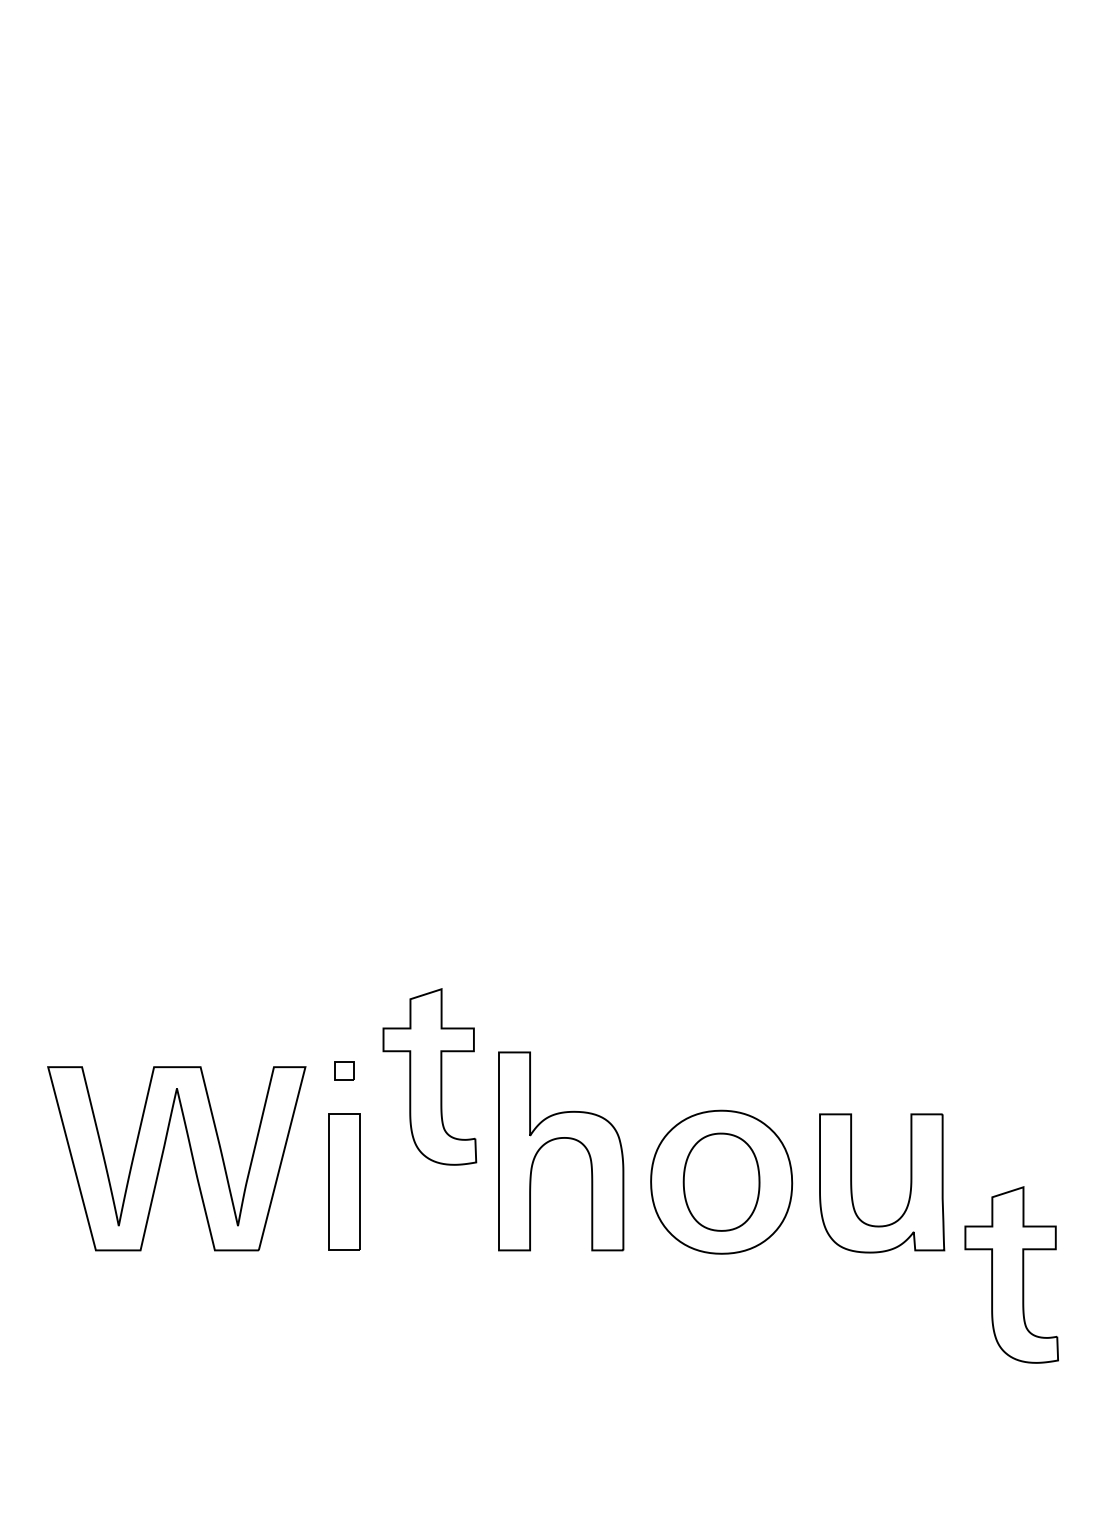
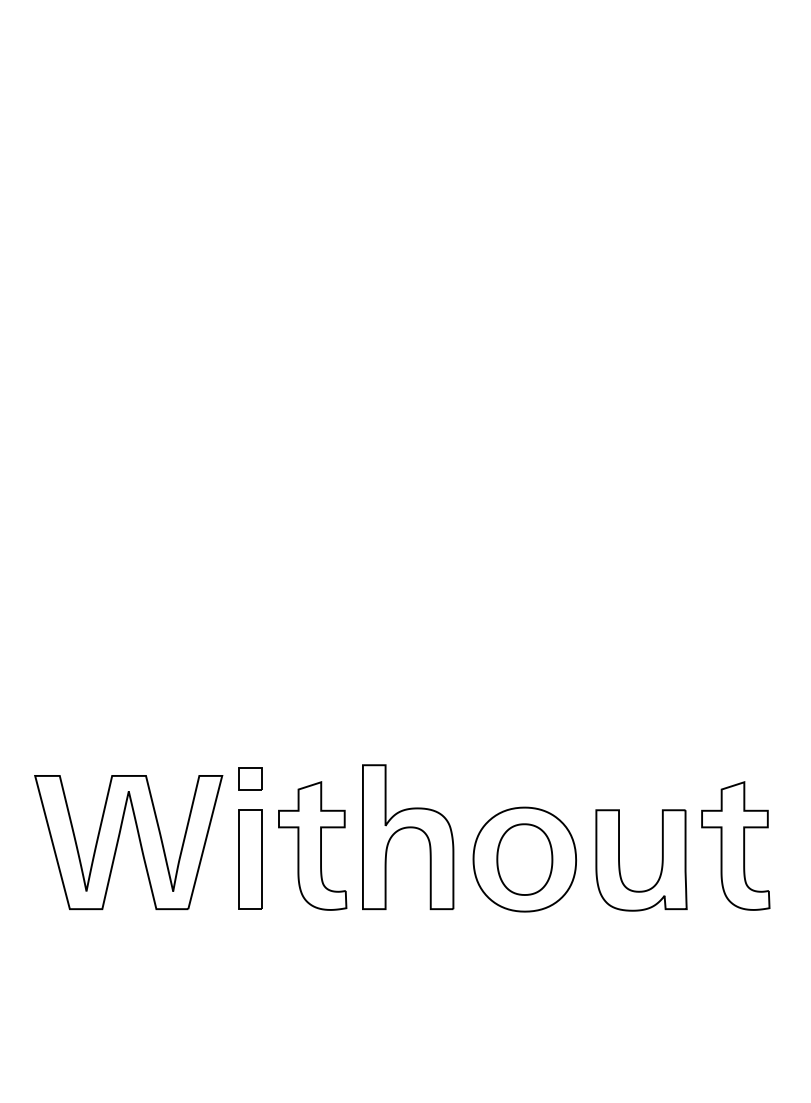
part: (344, 1070) -> (250, 778), size x1.67
part: (429, 1076) -> (312, 845), moved
part: (1011, 1274) -> (735, 845), moved

